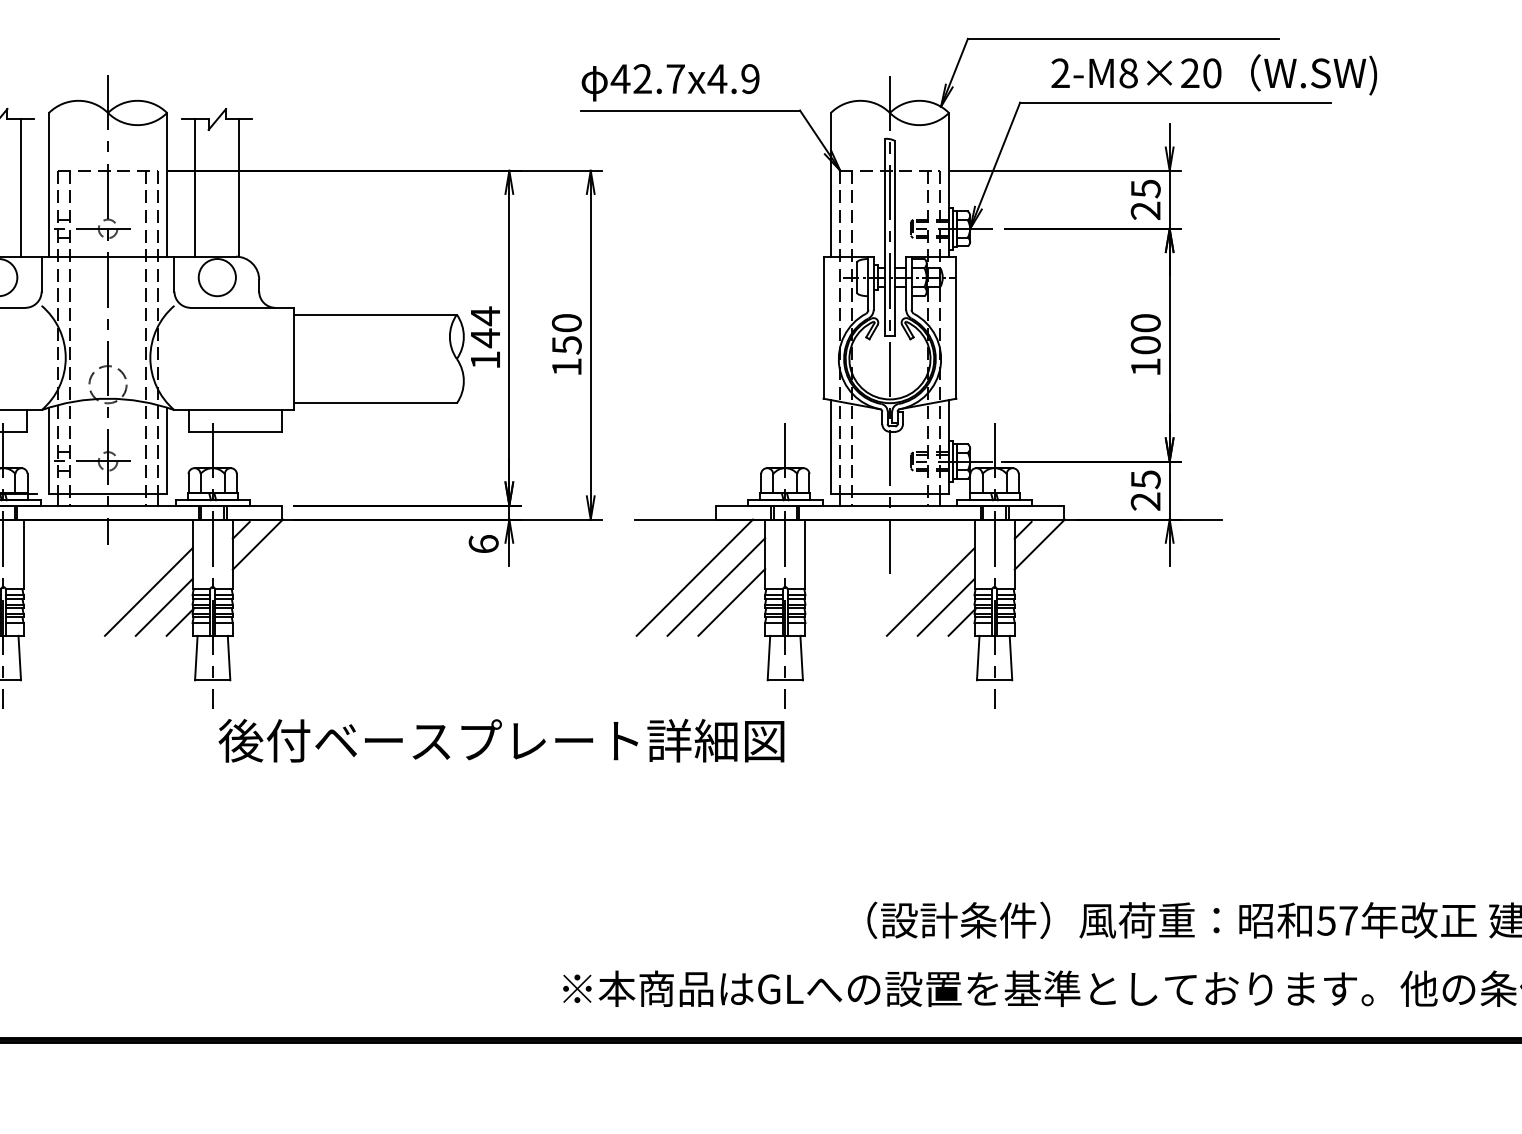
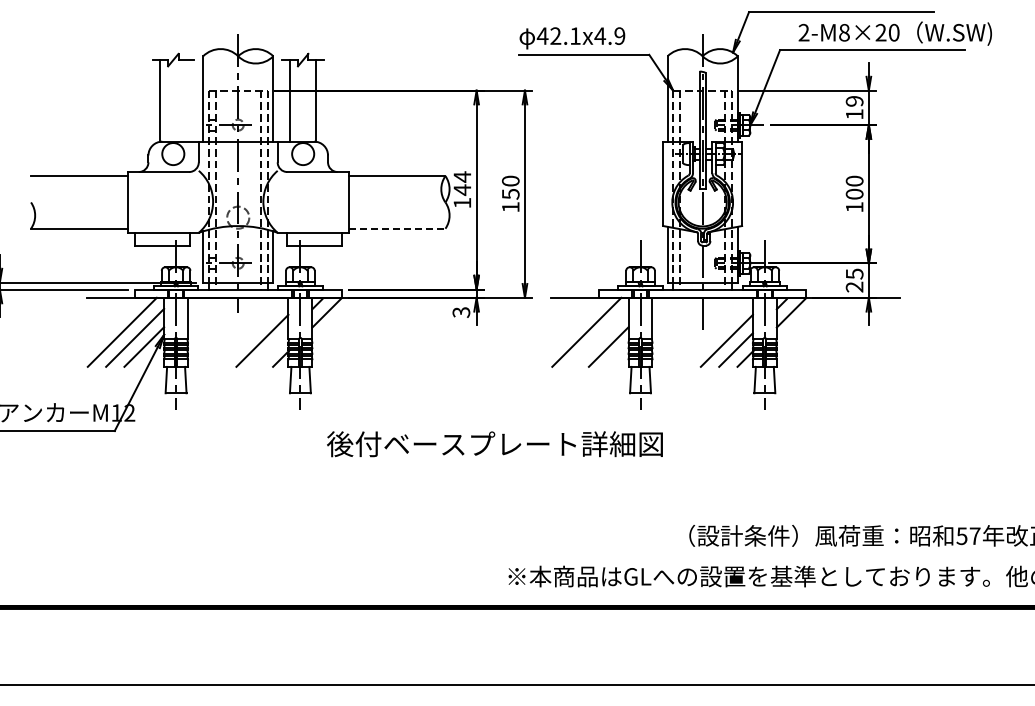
text: (675, 77) -> (575, 35), 42.7x4.9 -> 42.1x4.9
line: (20, 187) -> (186, 100), removed
text: (1145, 199) -> (854, 107), 25 -> 19
line: (376, 402) -> (397, 228), solid -> dashed
text: (483, 544) -> (461, 312), 6 -> 3
line: (716, 586) -> (599, 337), removed
line: (164, 606) -> (271, 349), removed
text: (500, 741) -> (494, 444), moved

